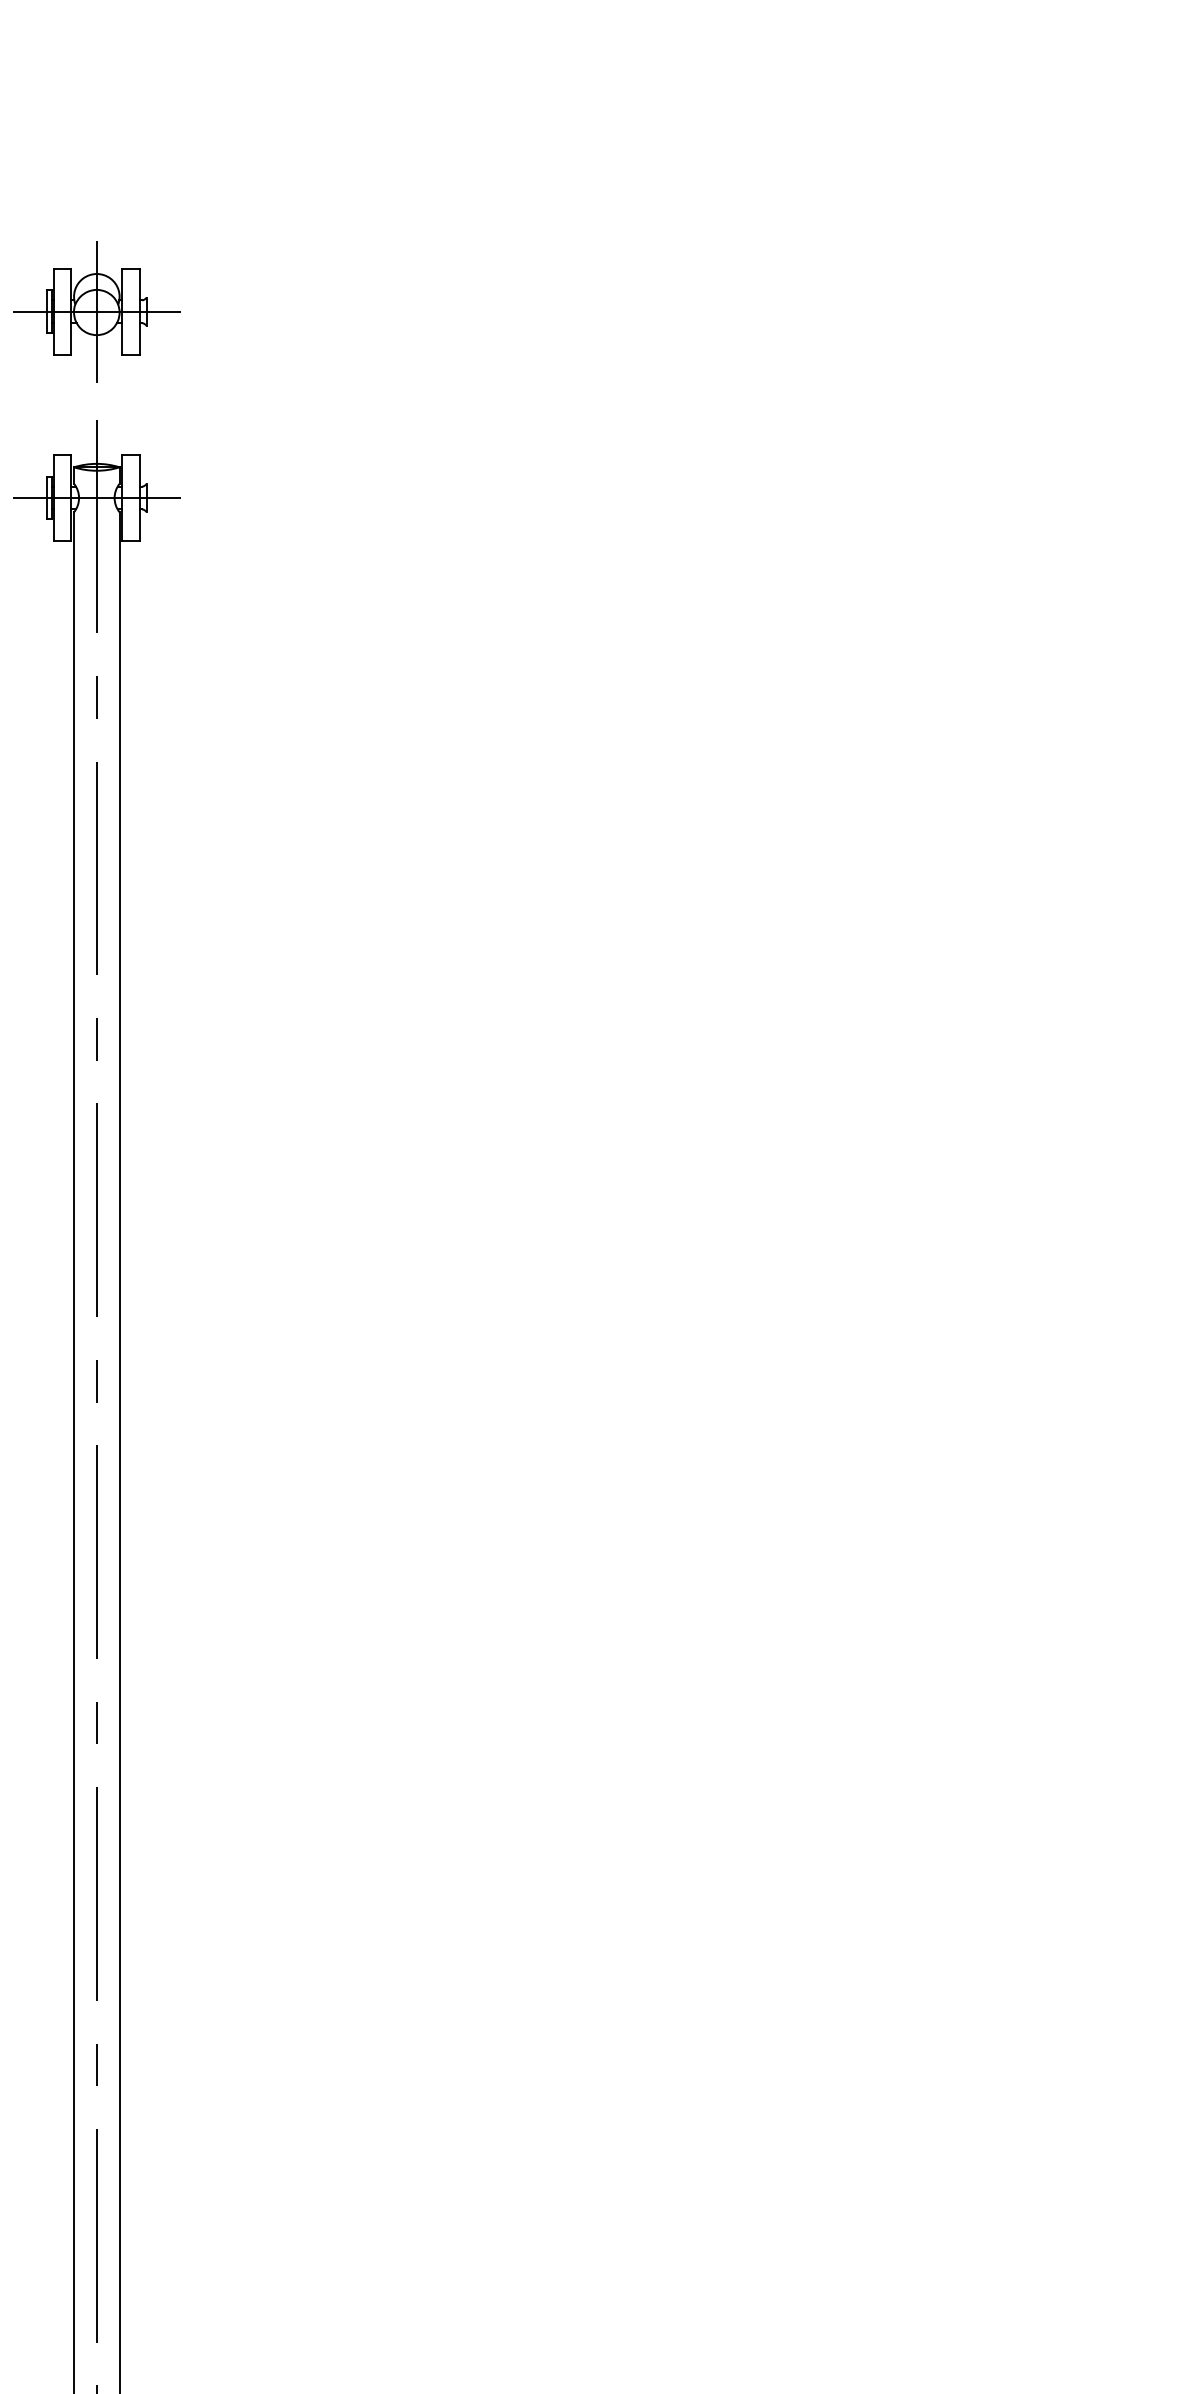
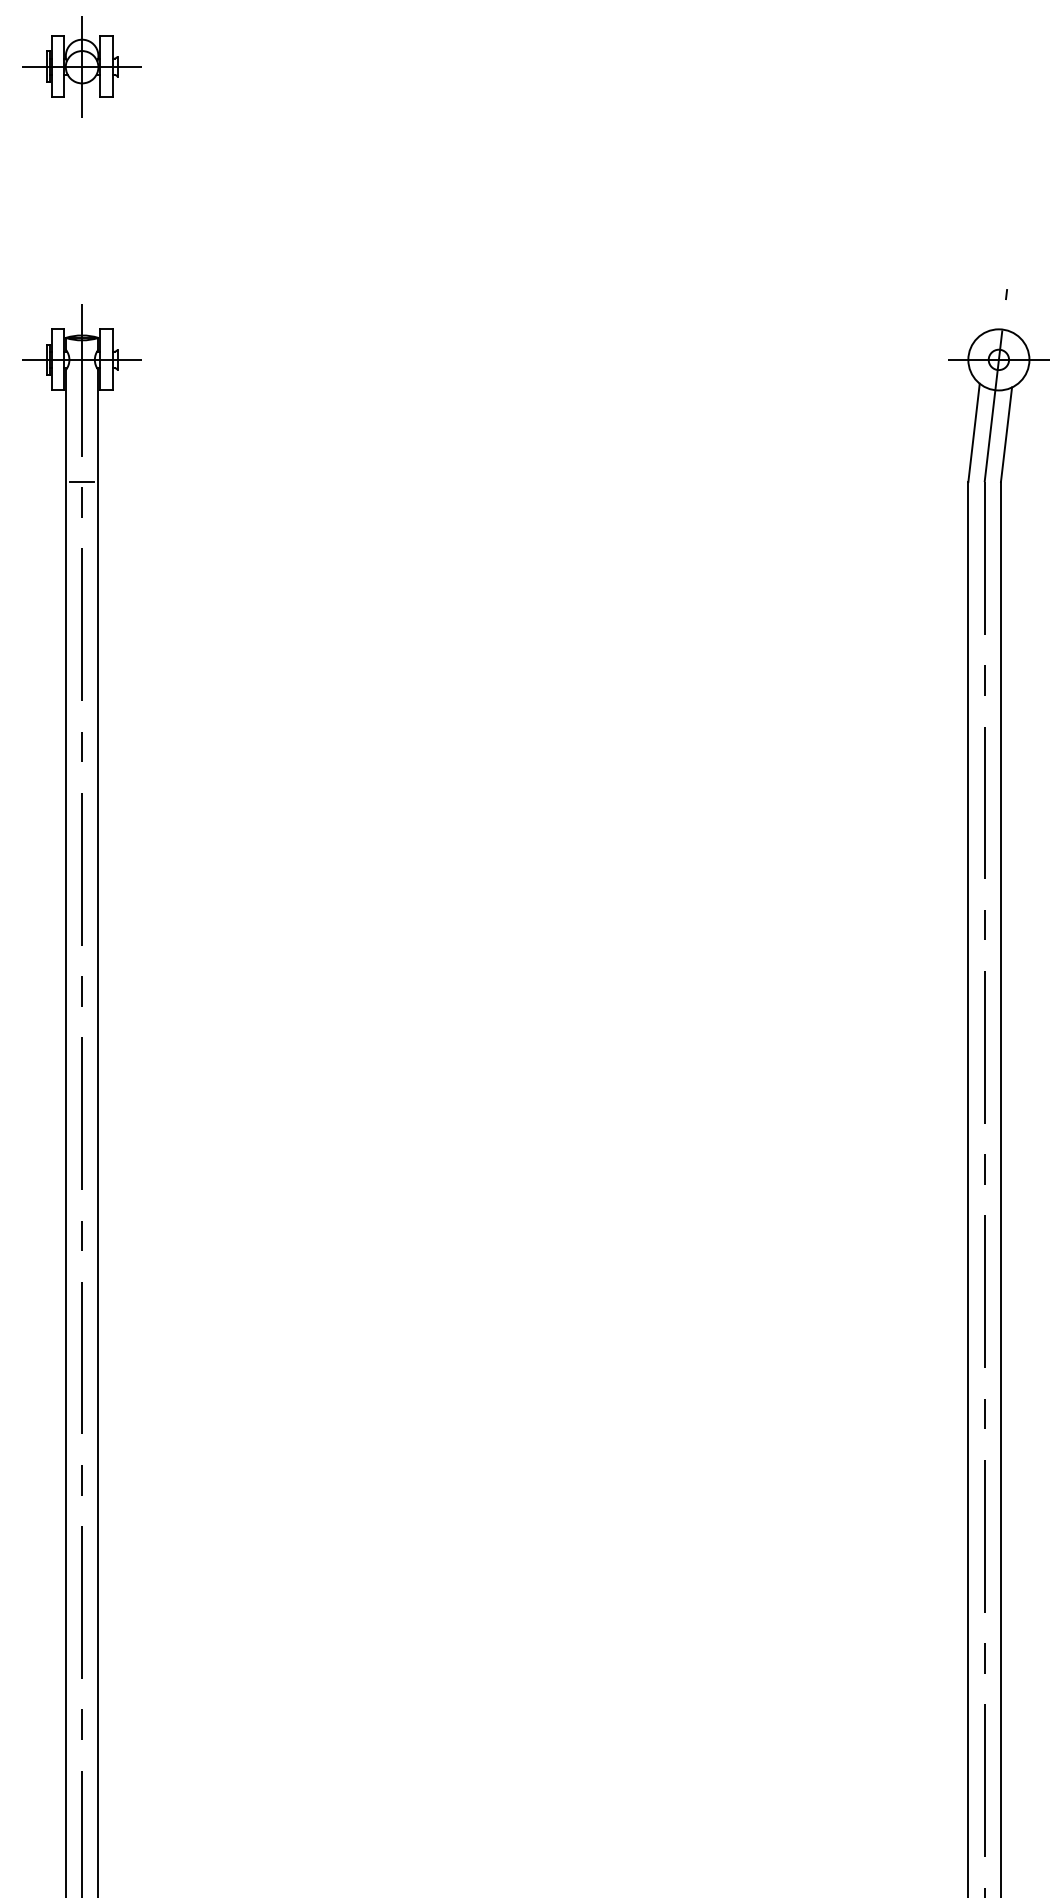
part: (95, 311) -> (81, 66), moved
line: (95, 669) -> (81, 482), added

